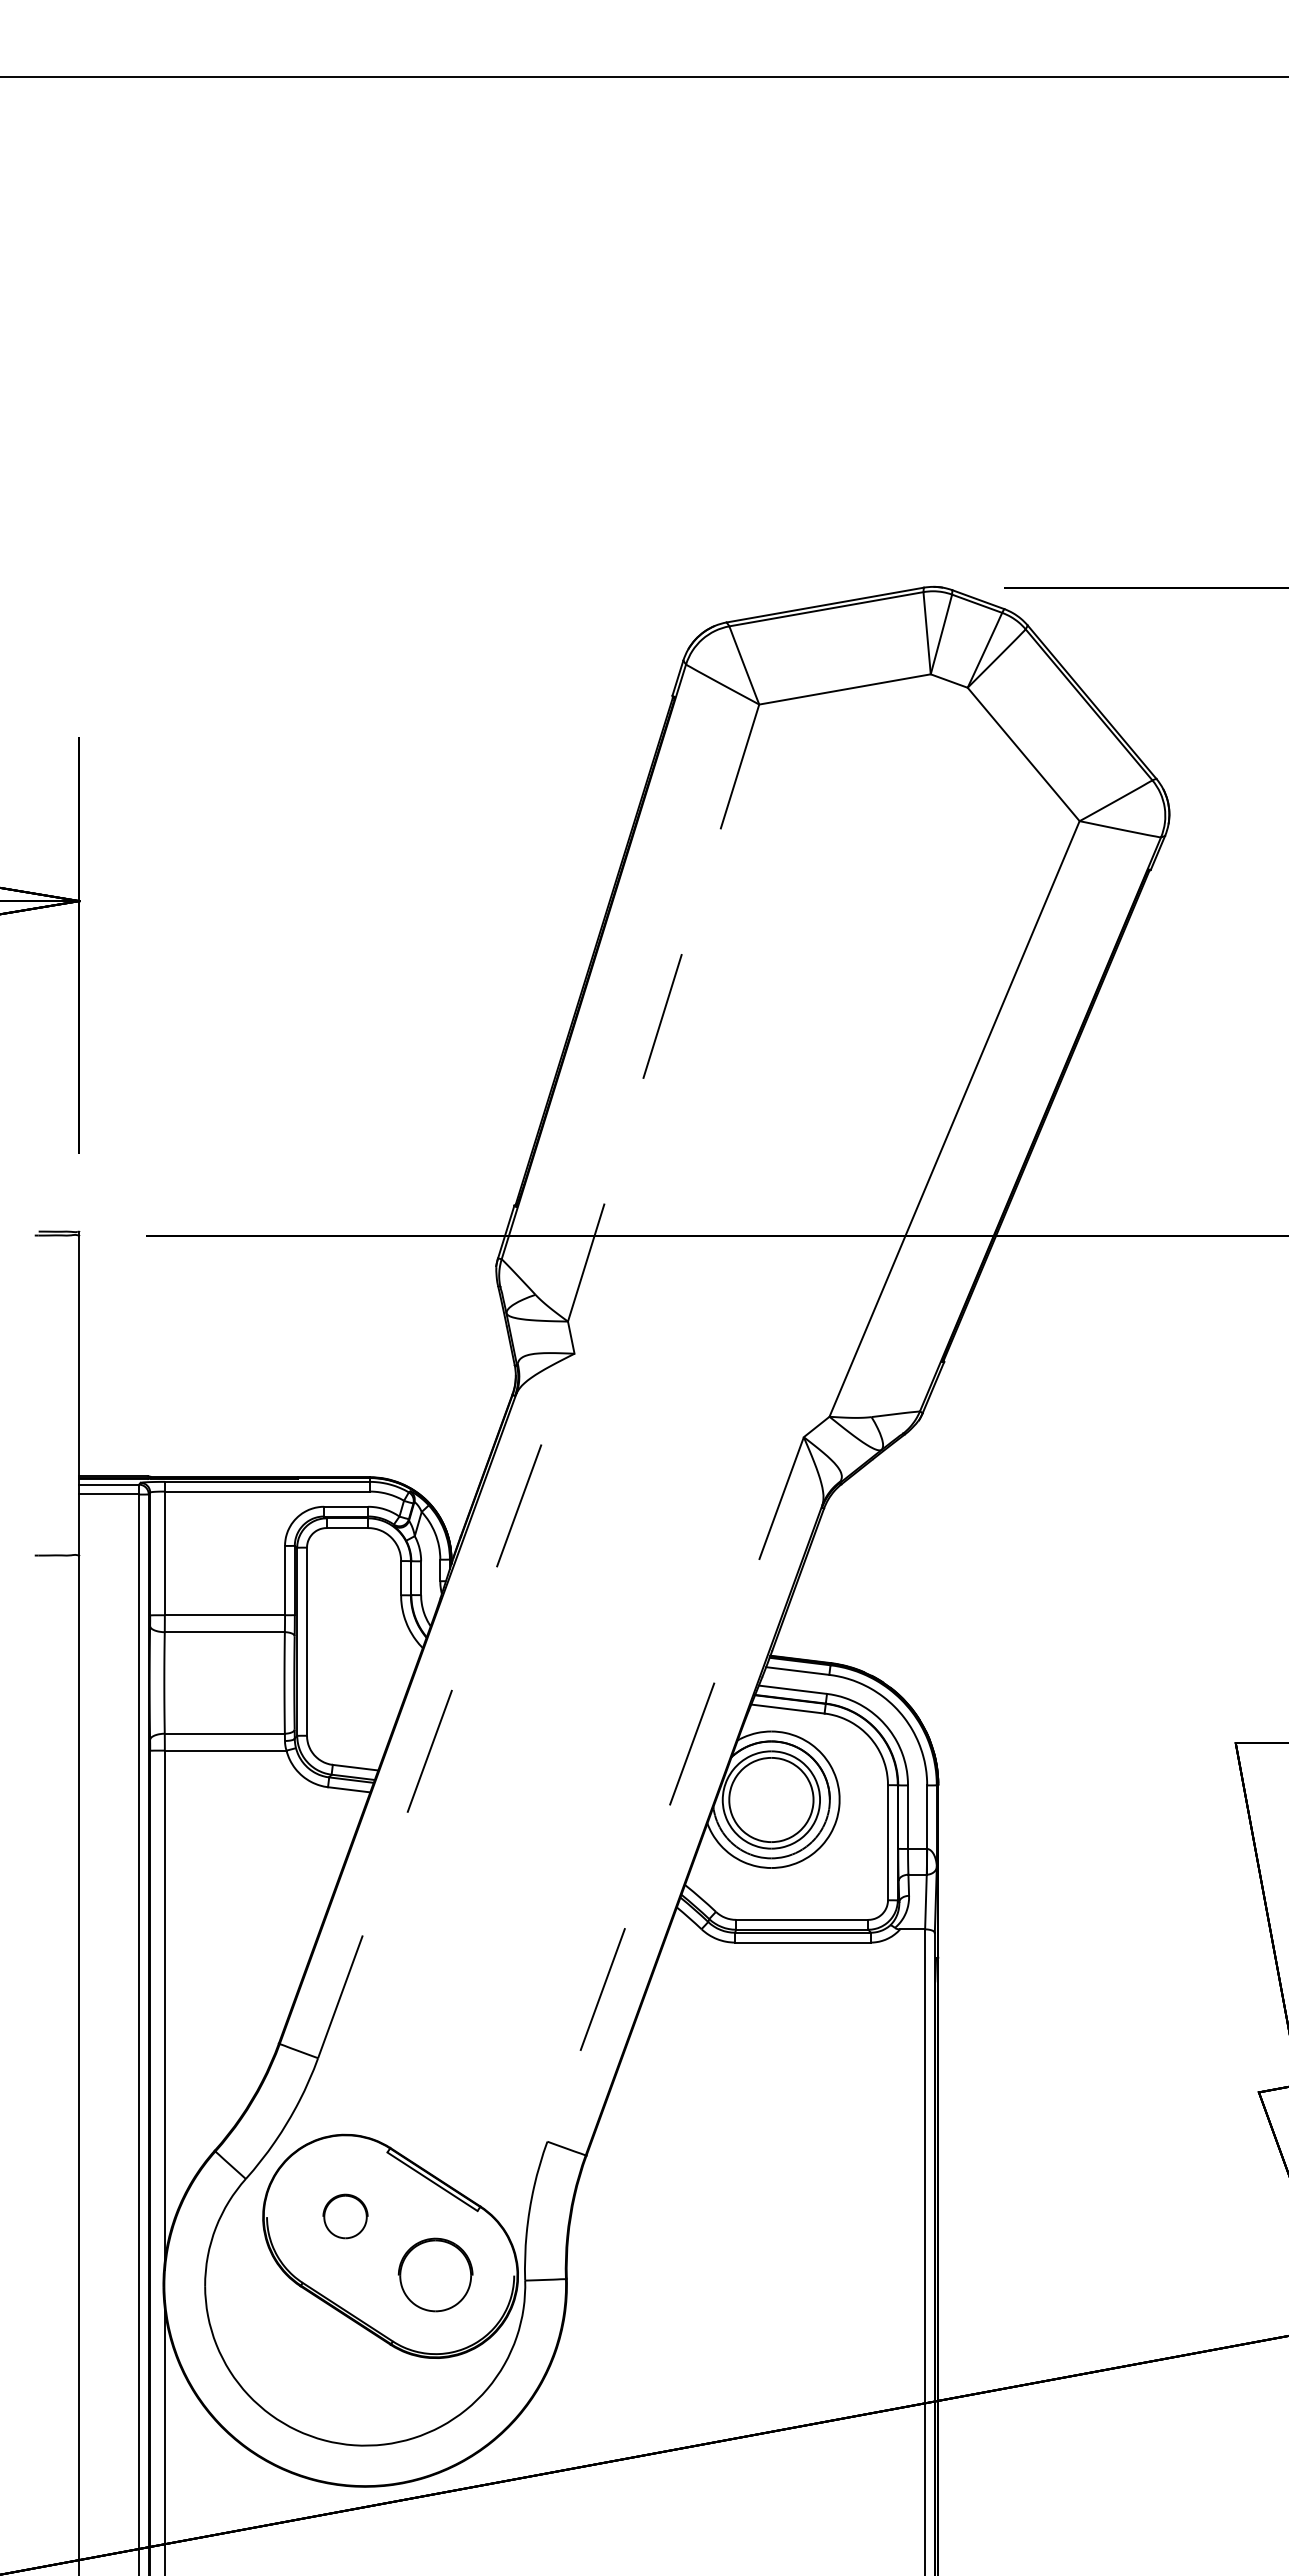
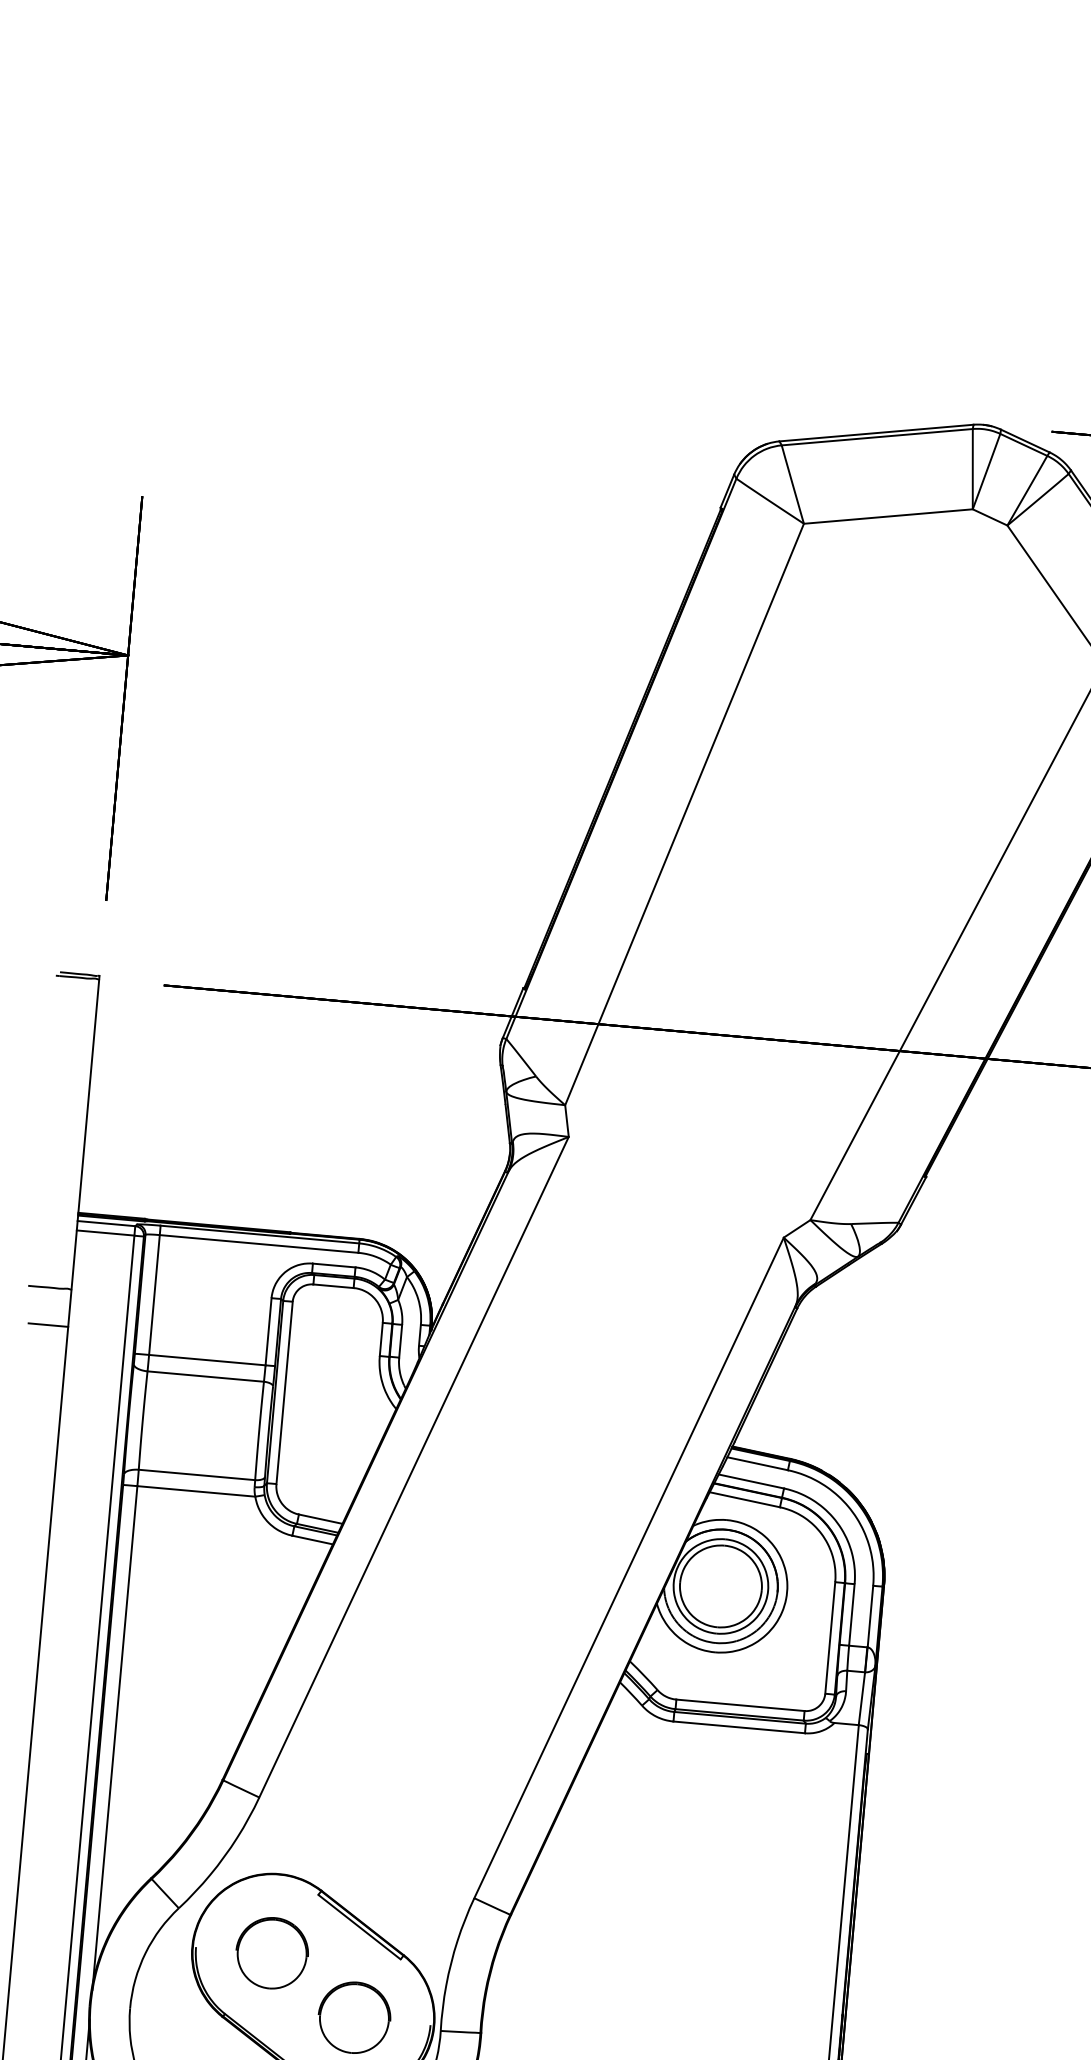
line: (663, 1013) -> (684, 814), dashed -> solid
line: (58, 1593) -> (47, 1324), added
line: (446, 1705) -> (414, 1466), dashed -> solid
line: (675, 1789) -> (628, 1567), dashed -> solid
part: (345, 2216) -> (272, 1953), size x1.67

